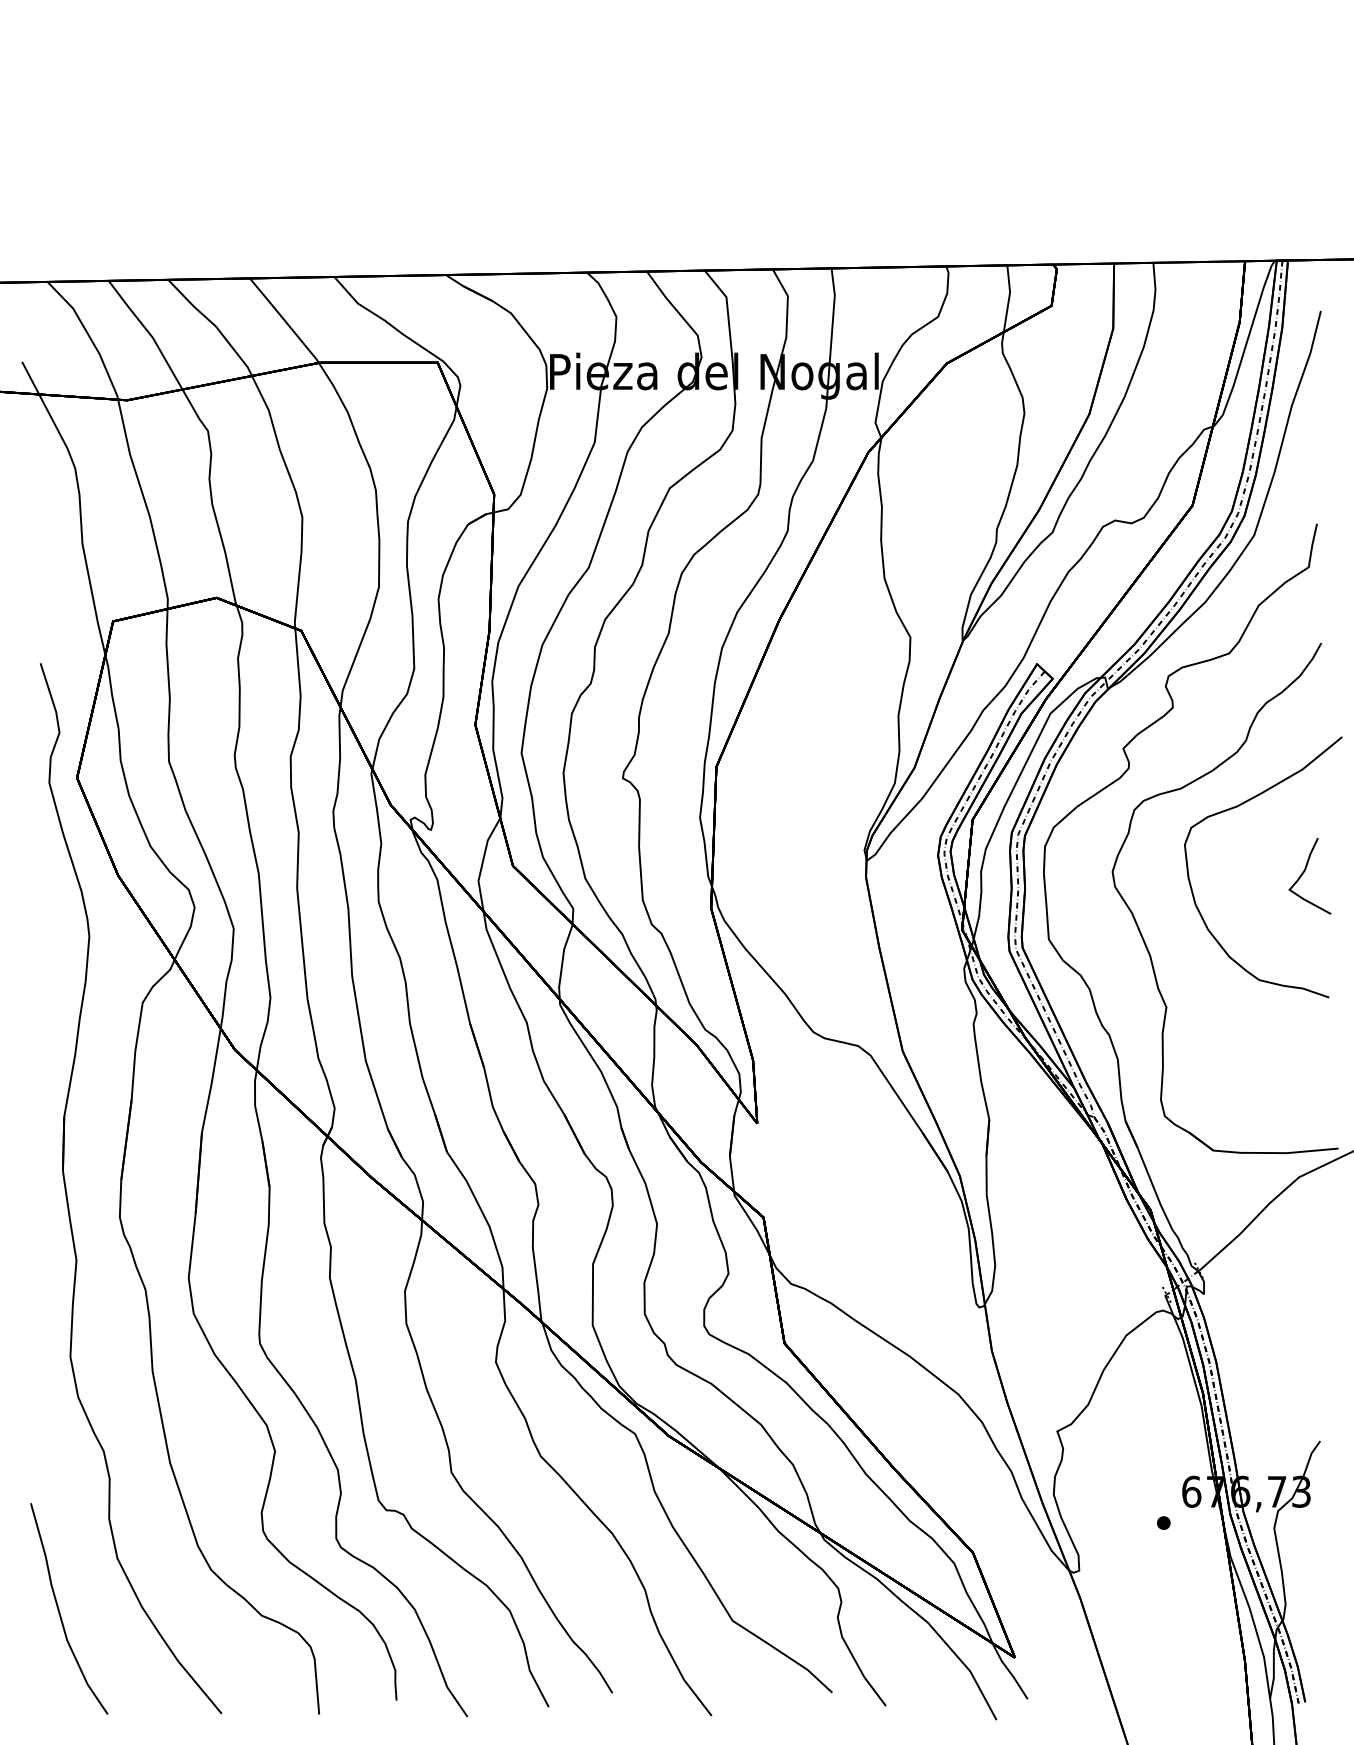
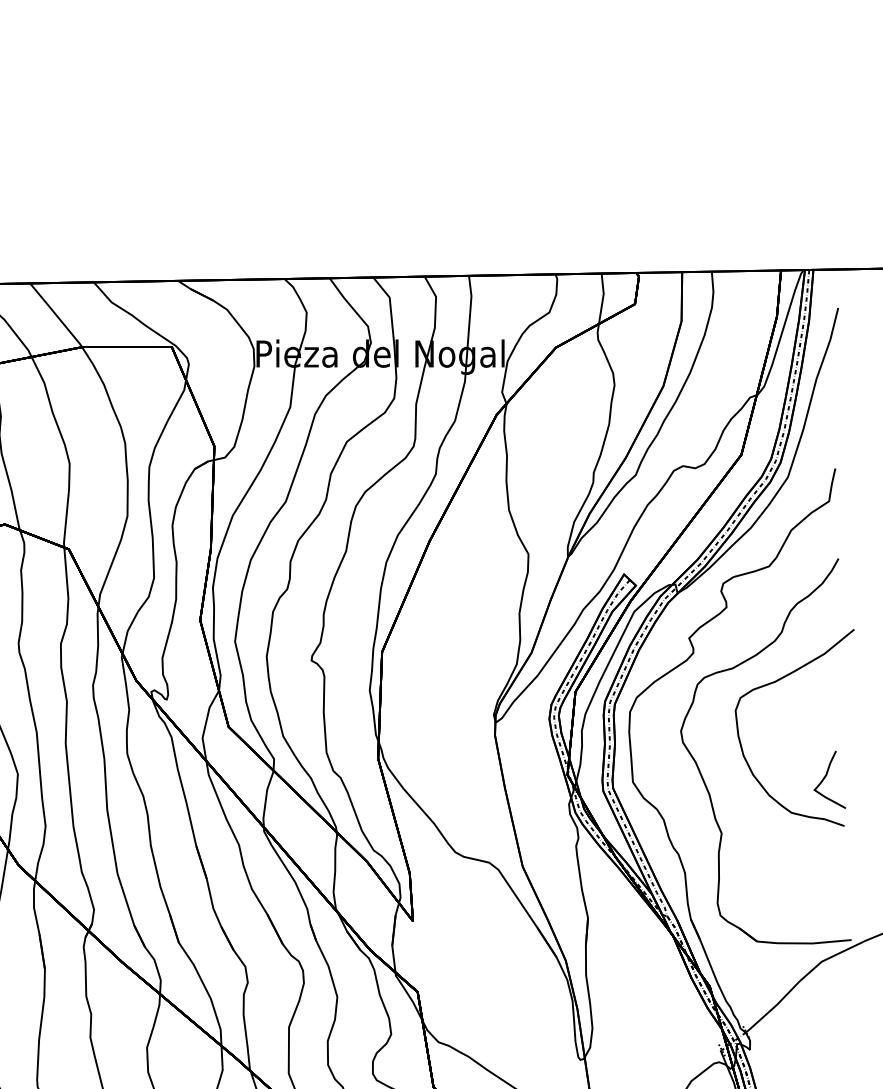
curve: (1305, 871) -> (826, 776), moved

